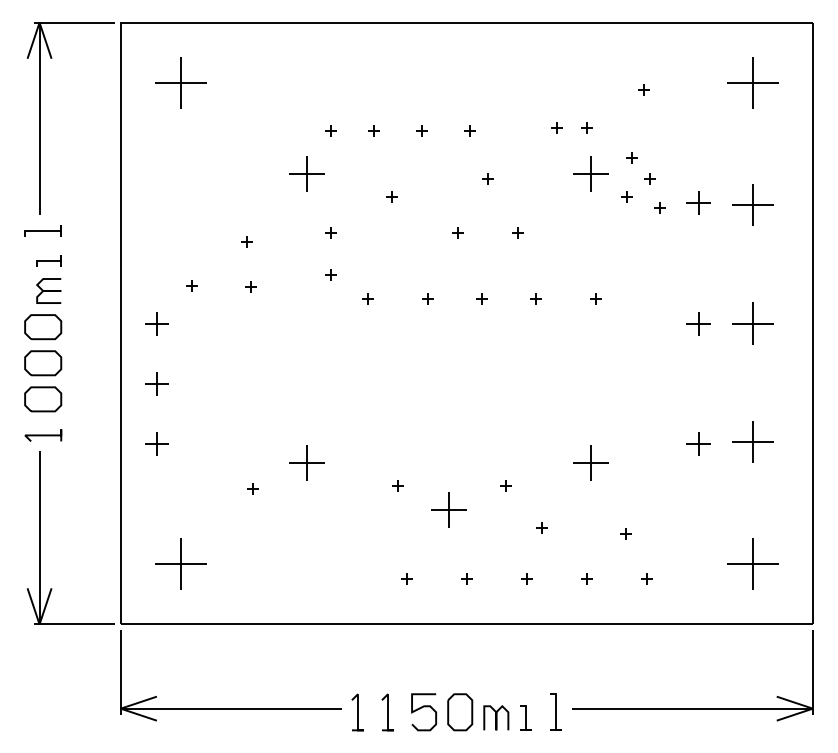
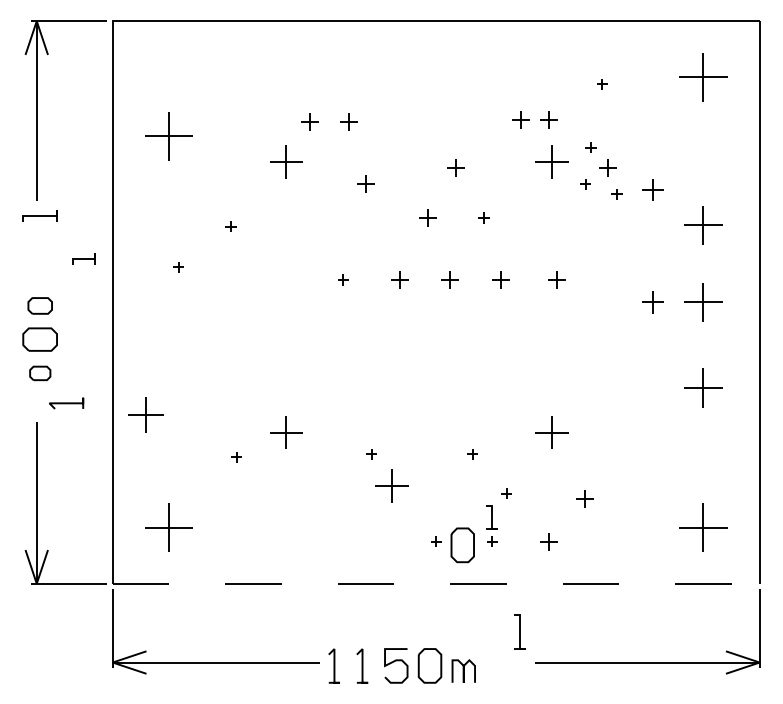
part: (180, 82) -> (168, 136), moved
part: (556, 127) -> (520, 119), size x1.6
part: (586, 127) -> (548, 119), size x1.6
part: (330, 130) -> (308, 122), size x1.6
part: (373, 130) -> (348, 122), size x1.6
part: (421, 130) -> (393, 122), removed
part: (469, 130) -> (438, 122), removed
part: (487, 178) -> (455, 166), size x1.6
part: (649, 178) -> (606, 166), size x1.6
part: (391, 196) -> (365, 183), size x1.6
part: (752, 204) -> (703, 224), moved
part: (330, 232) -> (308, 217), removed
part: (457, 232) -> (427, 217), size x1.6
line: (48, 260) -> (83, 258), moved
part: (330, 274) -> (308, 256), removed
part: (250, 286) -> (233, 267), removed
curve: (48, 290) -> (45, 271), removed
part: (427, 298) -> (399, 279), size x1.6
part: (481, 298) -> (449, 279), size x1.6
part: (535, 298) -> (500, 279), size x1.6
part: (595, 298) -> (556, 279), size x1.6
part: (156, 323) -> (146, 302), removed
part: (43, 327) -> (40, 306), size x0.7
part: (156, 383) -> (146, 358), removed
part: (43, 399) -> (40, 373), size x0.6
line: (43, 435) -> (66, 403), moved
part: (752, 441) -> (703, 387), moved
part: (156, 443) -> (146, 414), size x1.6
part: (698, 443) -> (652, 414), removed
part: (448, 509) -> (391, 485), moved
part: (625, 533) -> (584, 498), size x1.6
part: (406, 578) -> (379, 540), removed
part: (586, 578) -> (548, 540), size x1.6
part: (646, 578) -> (604, 540), removed
part: (495, 583) -> (463, 545), added
line: (467, 624) -> (436, 583), solid -> dashed
line: (555, 711) -> (519, 631), moved
line: (525, 717) -> (491, 516), moved

